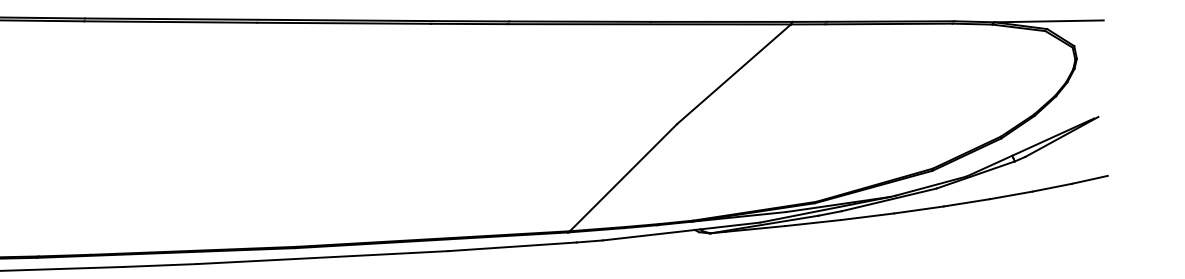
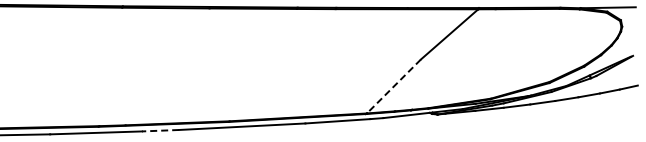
line: (622, 177) -> (393, 86), solid -> dashed
line: (159, 265) -> (160, 130), solid -> dashed

